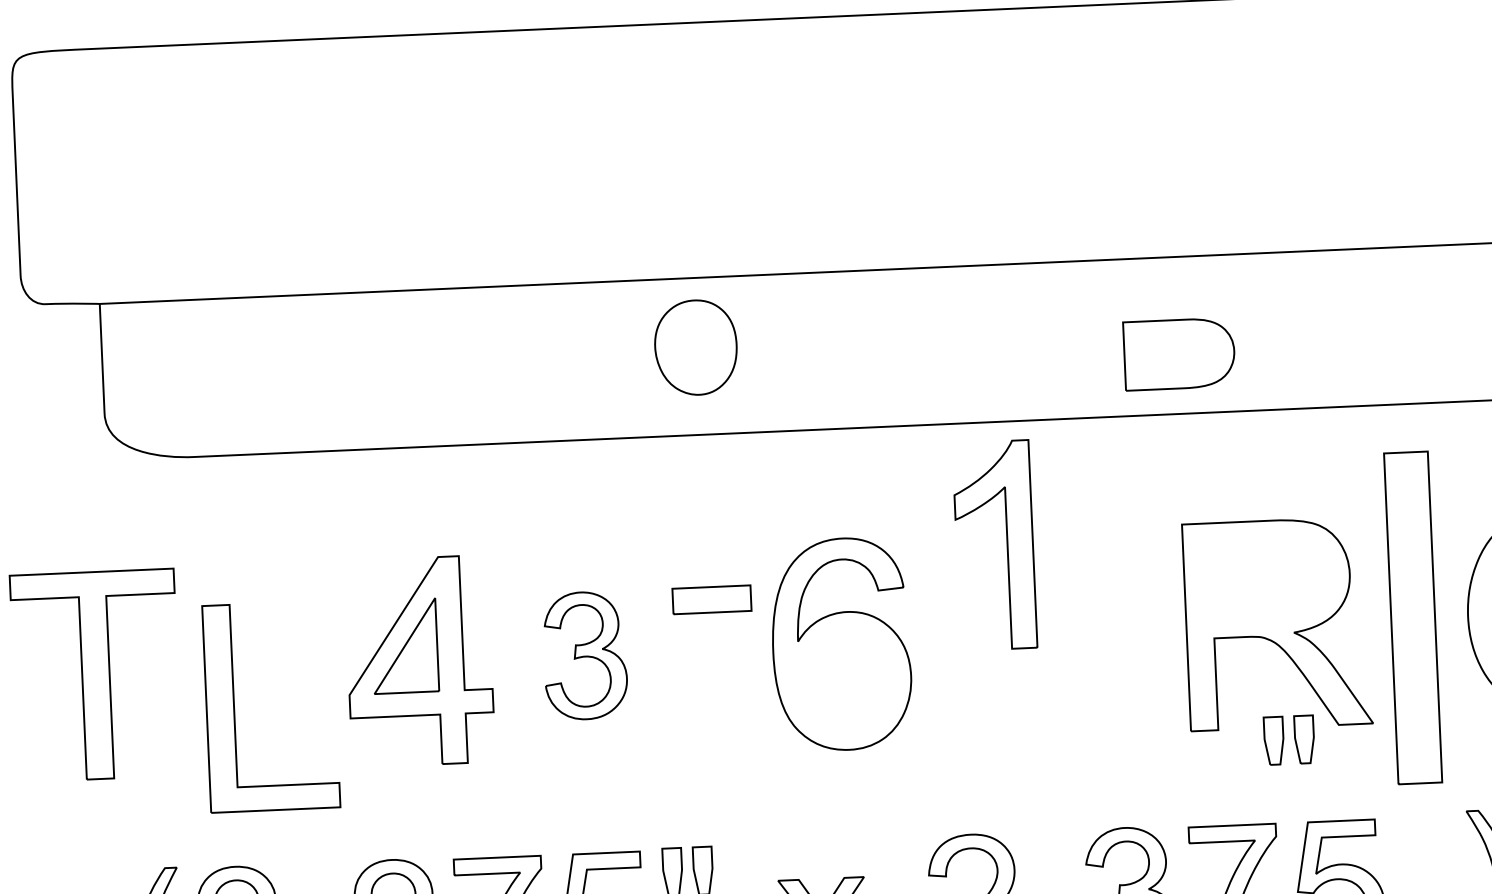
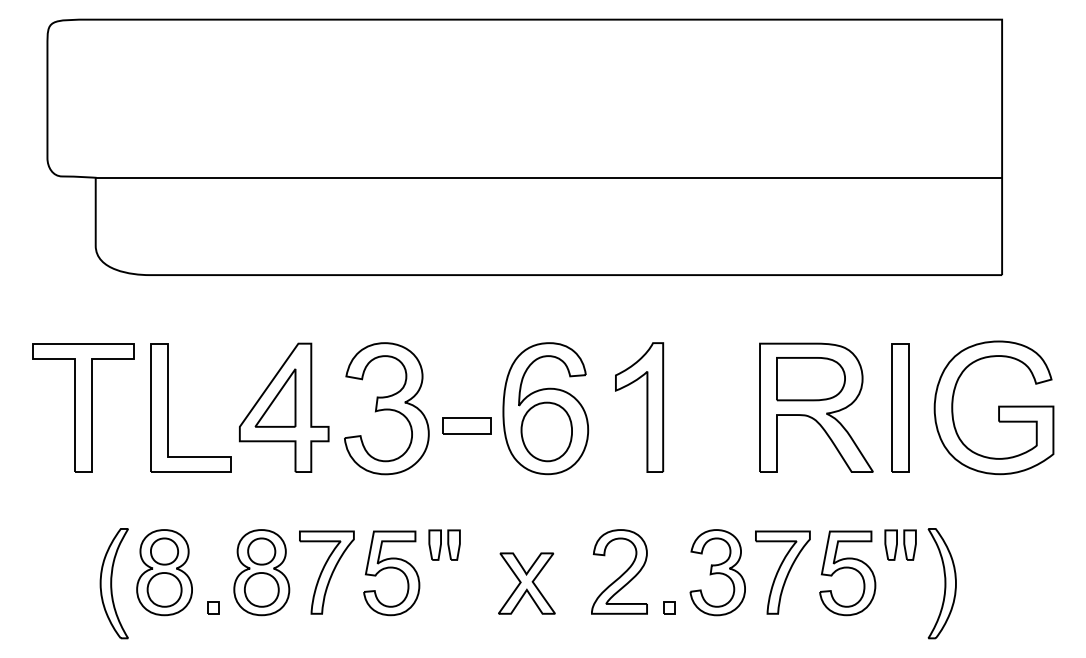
part: (695, 346) -> (546, 431), moved
part: (1178, 354) -> (810, 379), moved
part: (1006, 544) -> (646, 407), moved
part: (711, 599) -> (466, 425), moved
part: (1412, 617) -> (900, 407), size x0.62
part: (584, 655) -> (386, 408), size x1.67
part: (234, 707) -> (168, 407), moved
part: (1289, 739) -> (900, 544), moved

